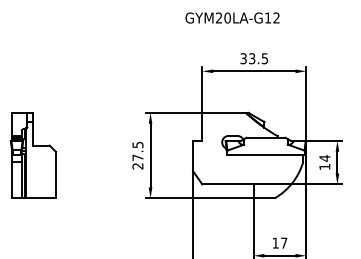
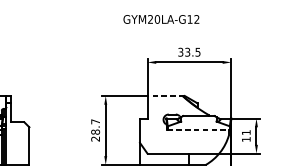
text: (232, 17) -> (161, 19), moved
line: (224, 112) -> (165, 95), solid -> dashed
text: (137, 151) -> (95, 127), 27.5 -> 28.7
line: (266, 154) -> (199, 129), solid -> dashed
text: (324, 158) -> (246, 132), 14 -> 11

